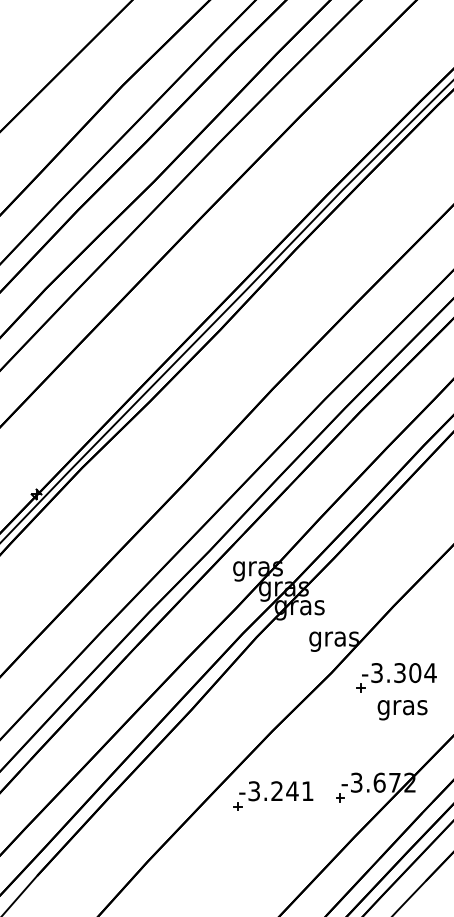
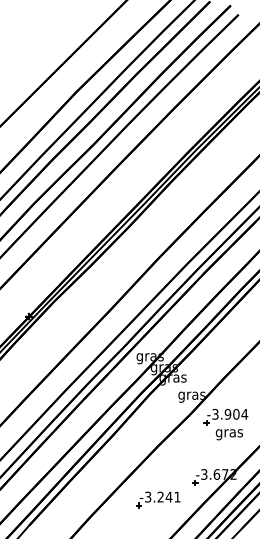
text: (399, 673) -> (227, 414), -3.304 -> -3.904
part: (273, 795) -> (158, 499), moved

